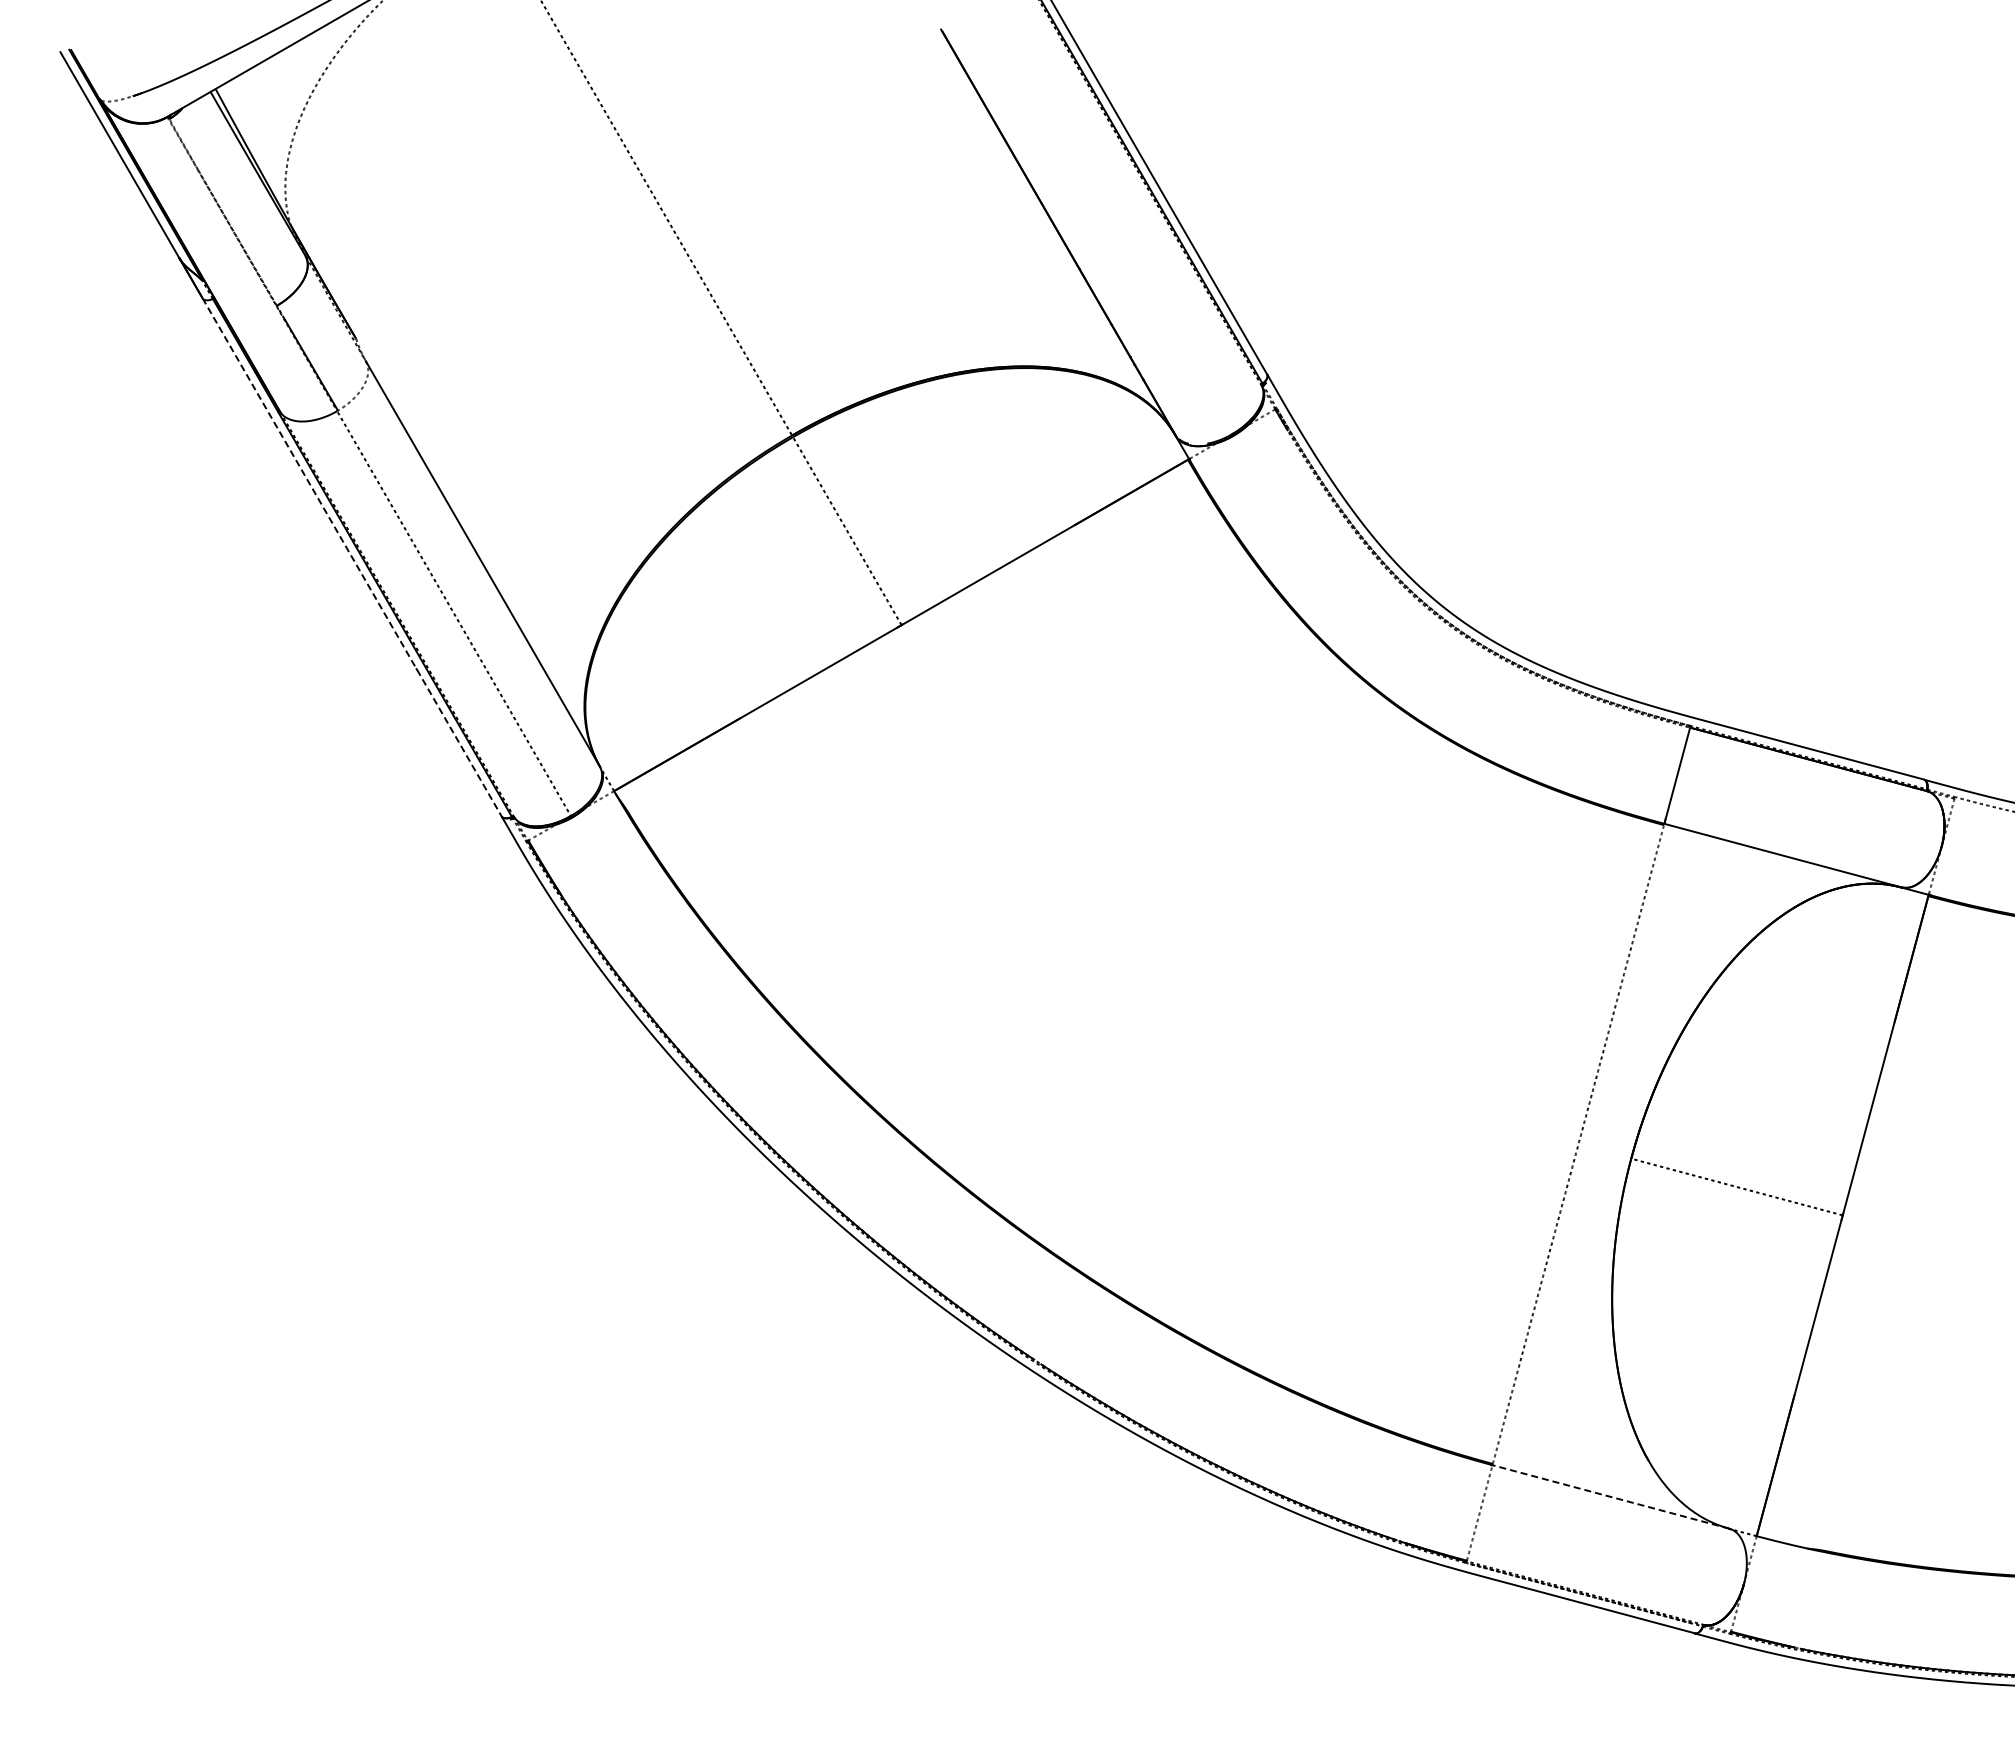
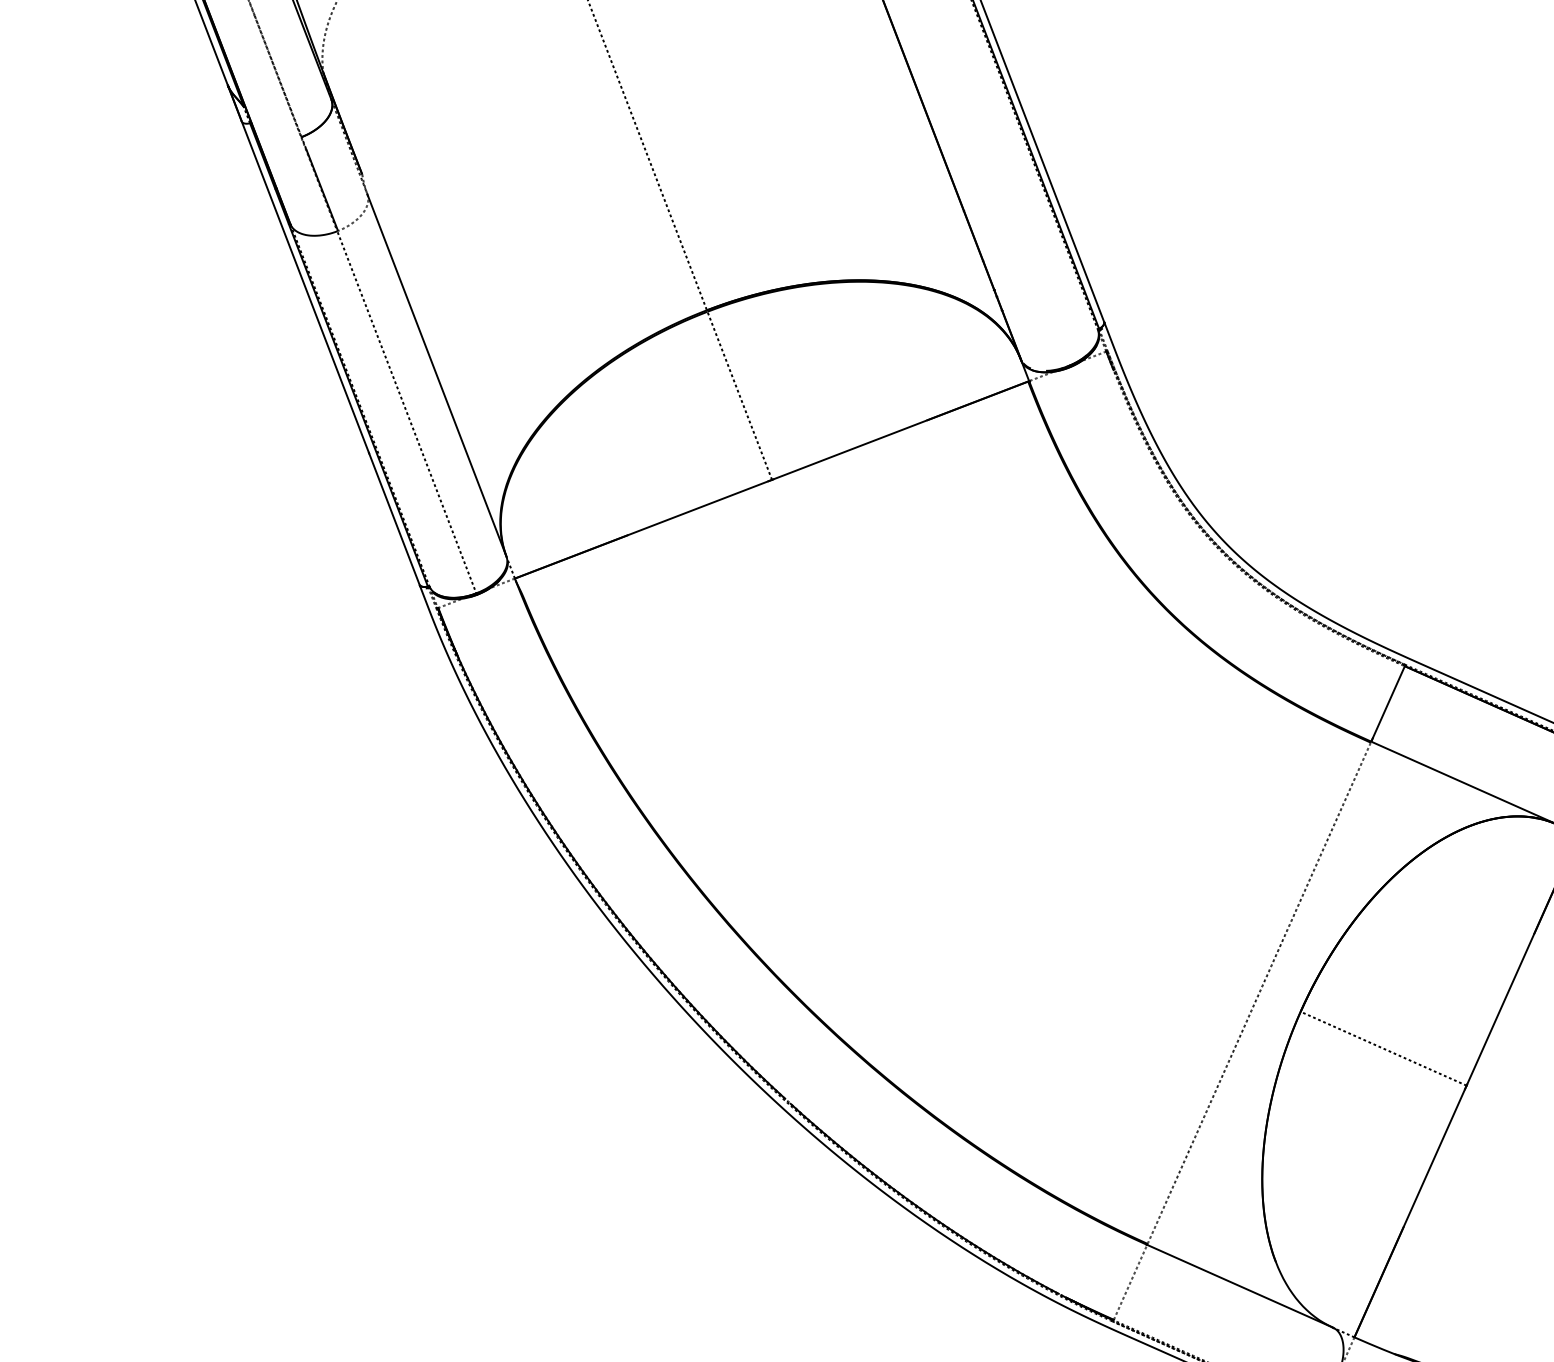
line: (352, 558) -> (330, 354), dashed -> solid
line: (1610, 1496) -> (1239, 1285), dashed -> solid

